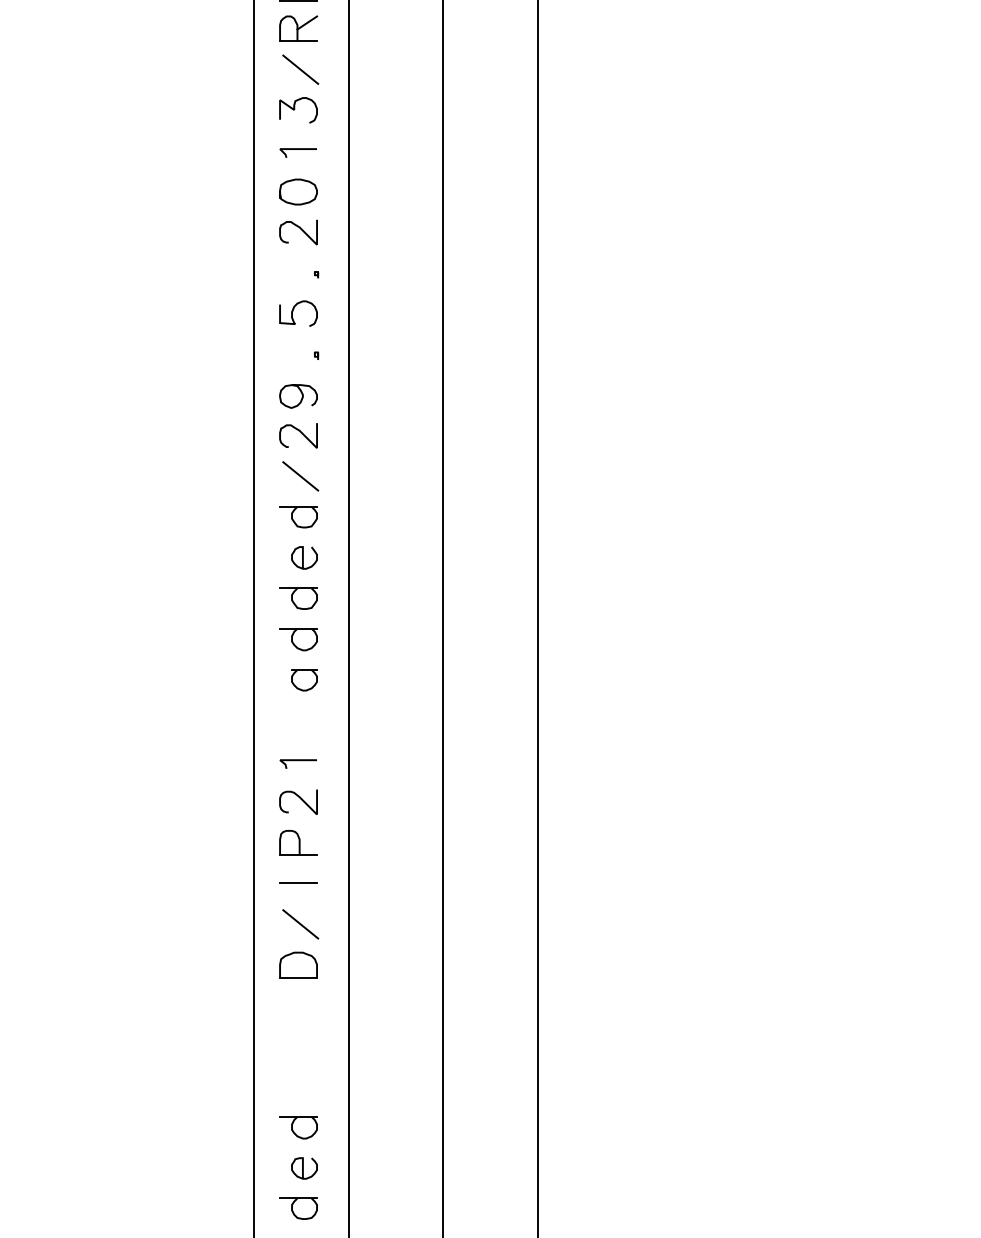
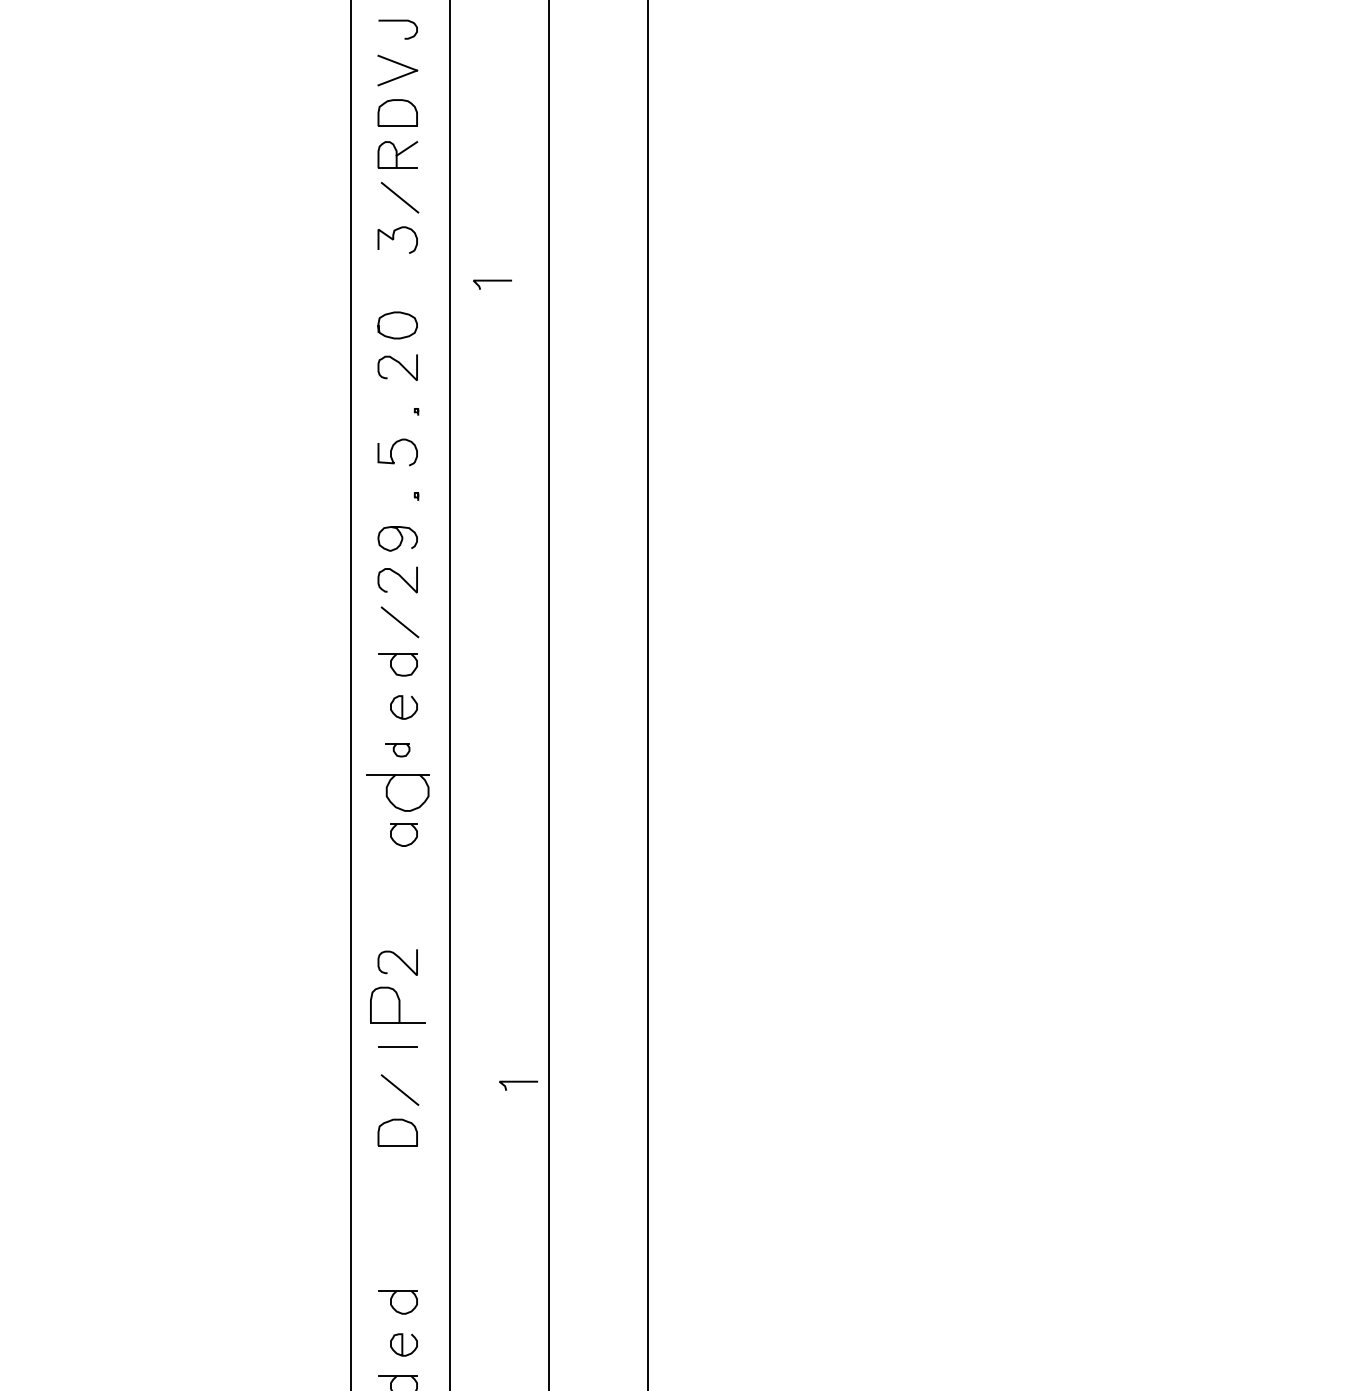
curve: (298, 149) -> (492, 281), moved
part: (298, 598) -> (397, 749), size x0.6
part: (298, 639) -> (397, 792), size x1.6
curve: (298, 760) -> (518, 1082), moved
part: (298, 842) -> (397, 1004), size x1.4

